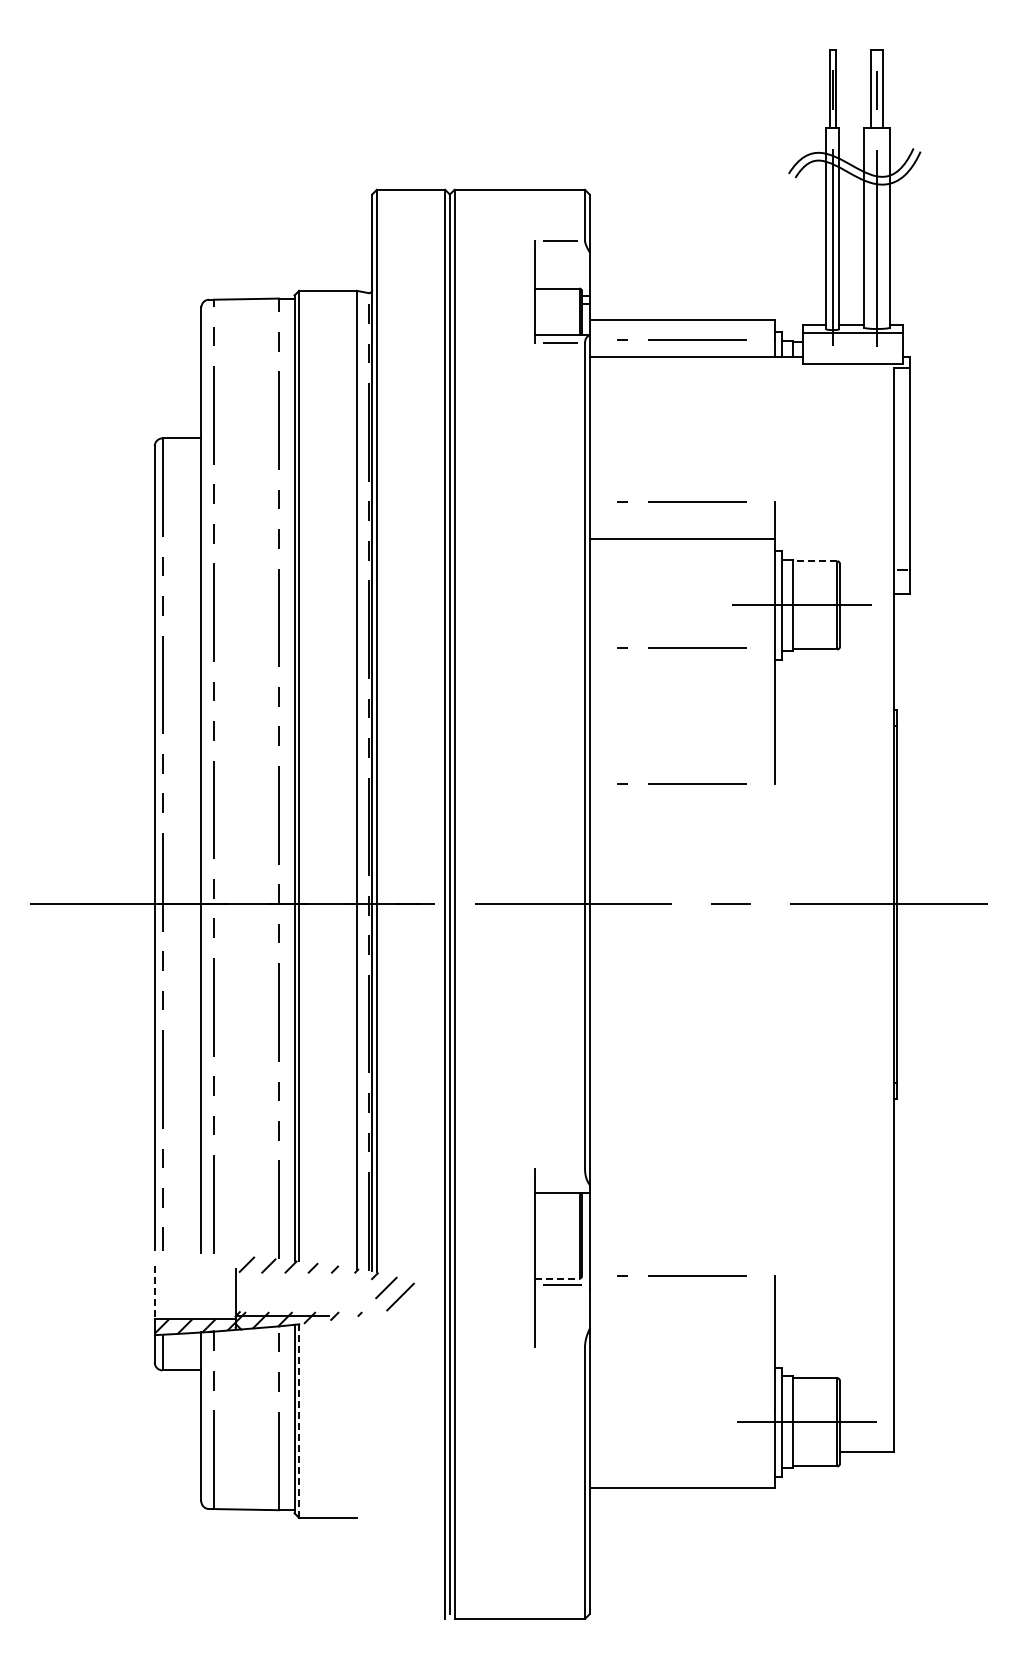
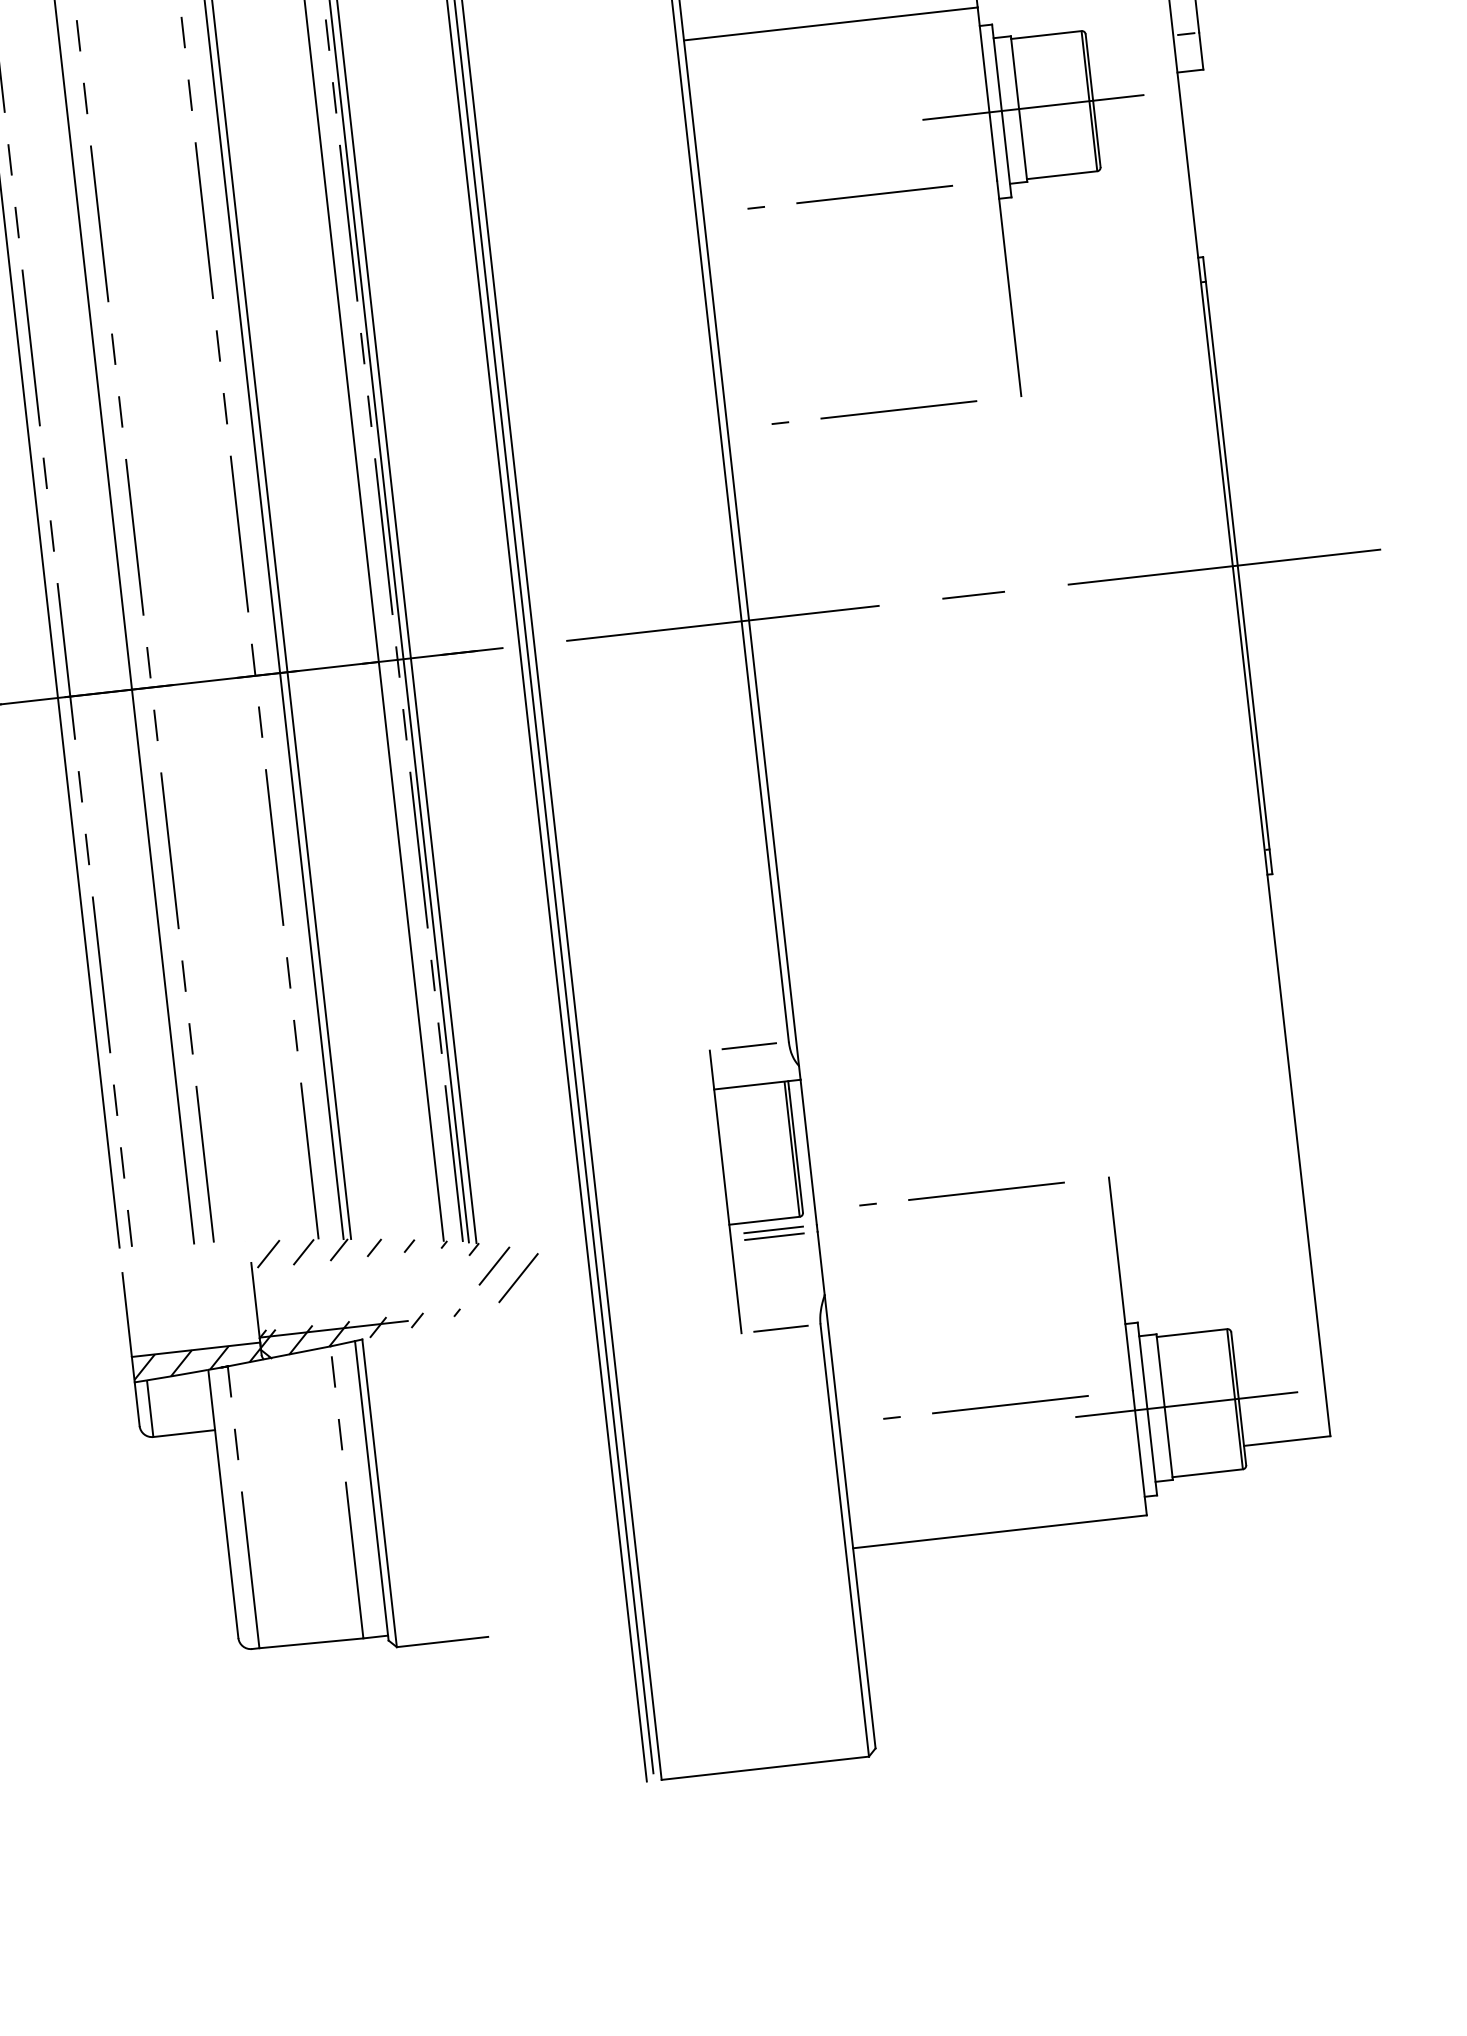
line: (814, 561) -> (1045, 35), dashed -> solid
line: (559, 1169) -> (748, 1047), added
line: (557, 1278) -> (764, 1220), dashed -> solid
line: (562, 1289) -> (774, 1237), added
line: (154, 1293) -> (126, 1316), dashed -> solid
line: (559, 1346) -> (779, 1328), added
line: (681, 1409) -> (984, 1406), added
line: (299, 1421) -> (380, 1493), dashed -> solid

